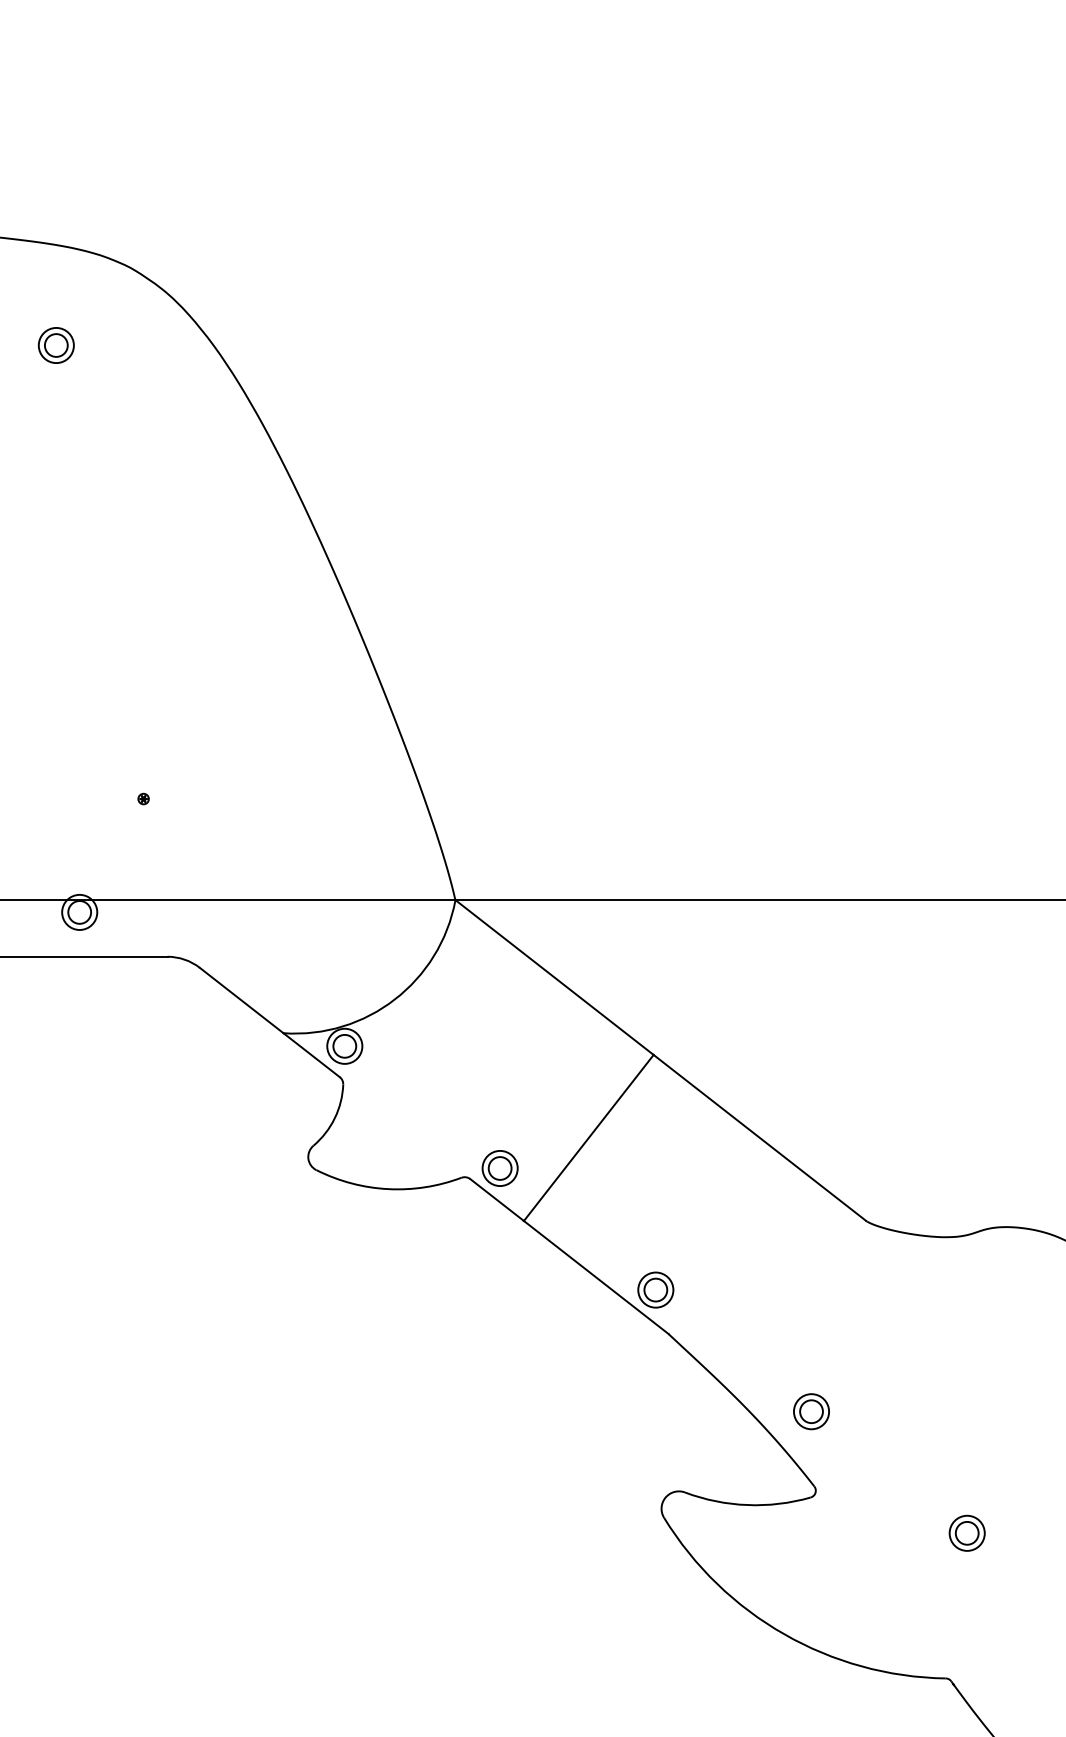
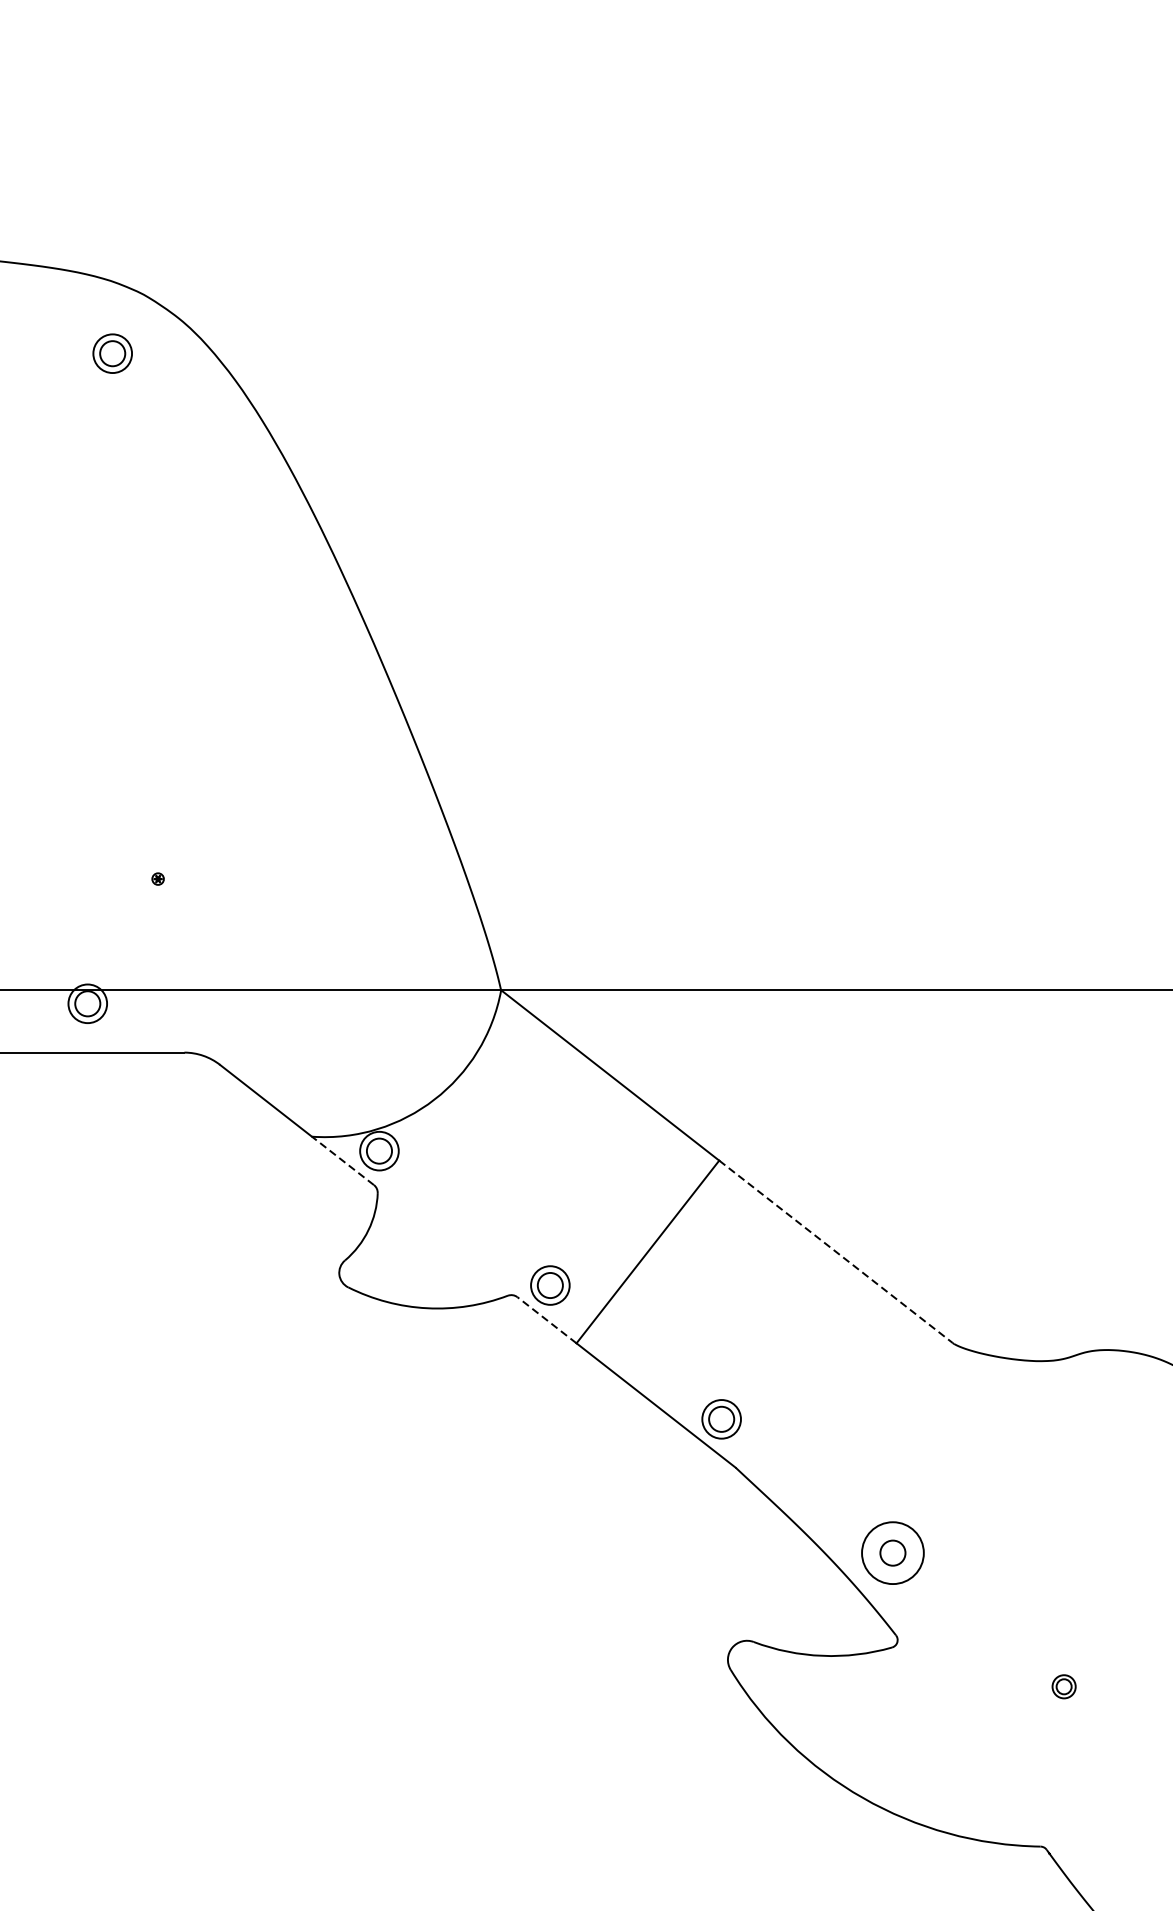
part: (55, 345) -> (111, 353), moved
line: (311, 1055) -> (342, 1161), solid -> dashed
line: (759, 1137) -> (835, 1251), solid -> dashed
line: (496, 1199) -> (546, 1319), solid -> dashed
circle: (811, 1411) -> (892, 1552), size x1.6
part: (966, 1532) -> (1063, 1686), size x0.6

